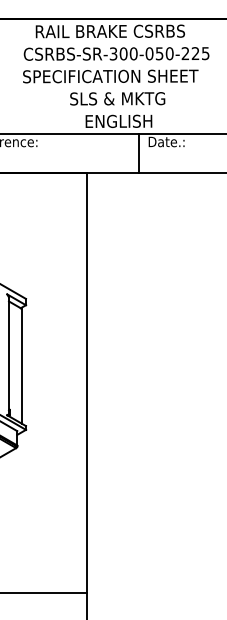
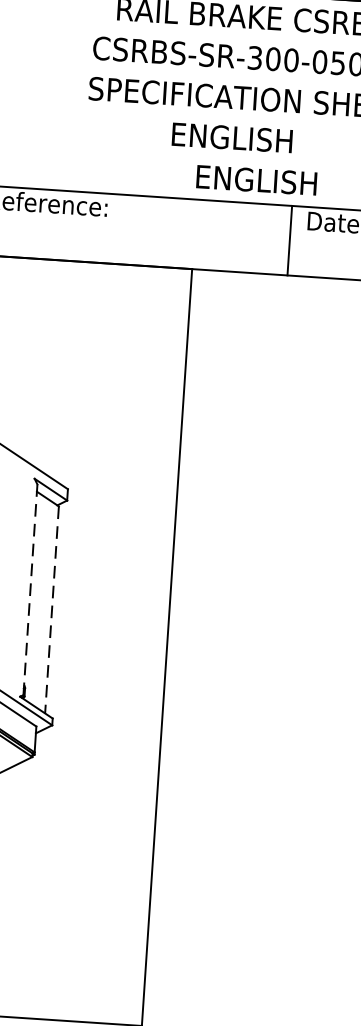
text: (117, 98) -> (256, 138), SLS & MKTG -> ENGLISH
line: (9, 355) -> (31, 589), solid -> dashed
line: (21, 366) -> (51, 610), solid -> dashed

